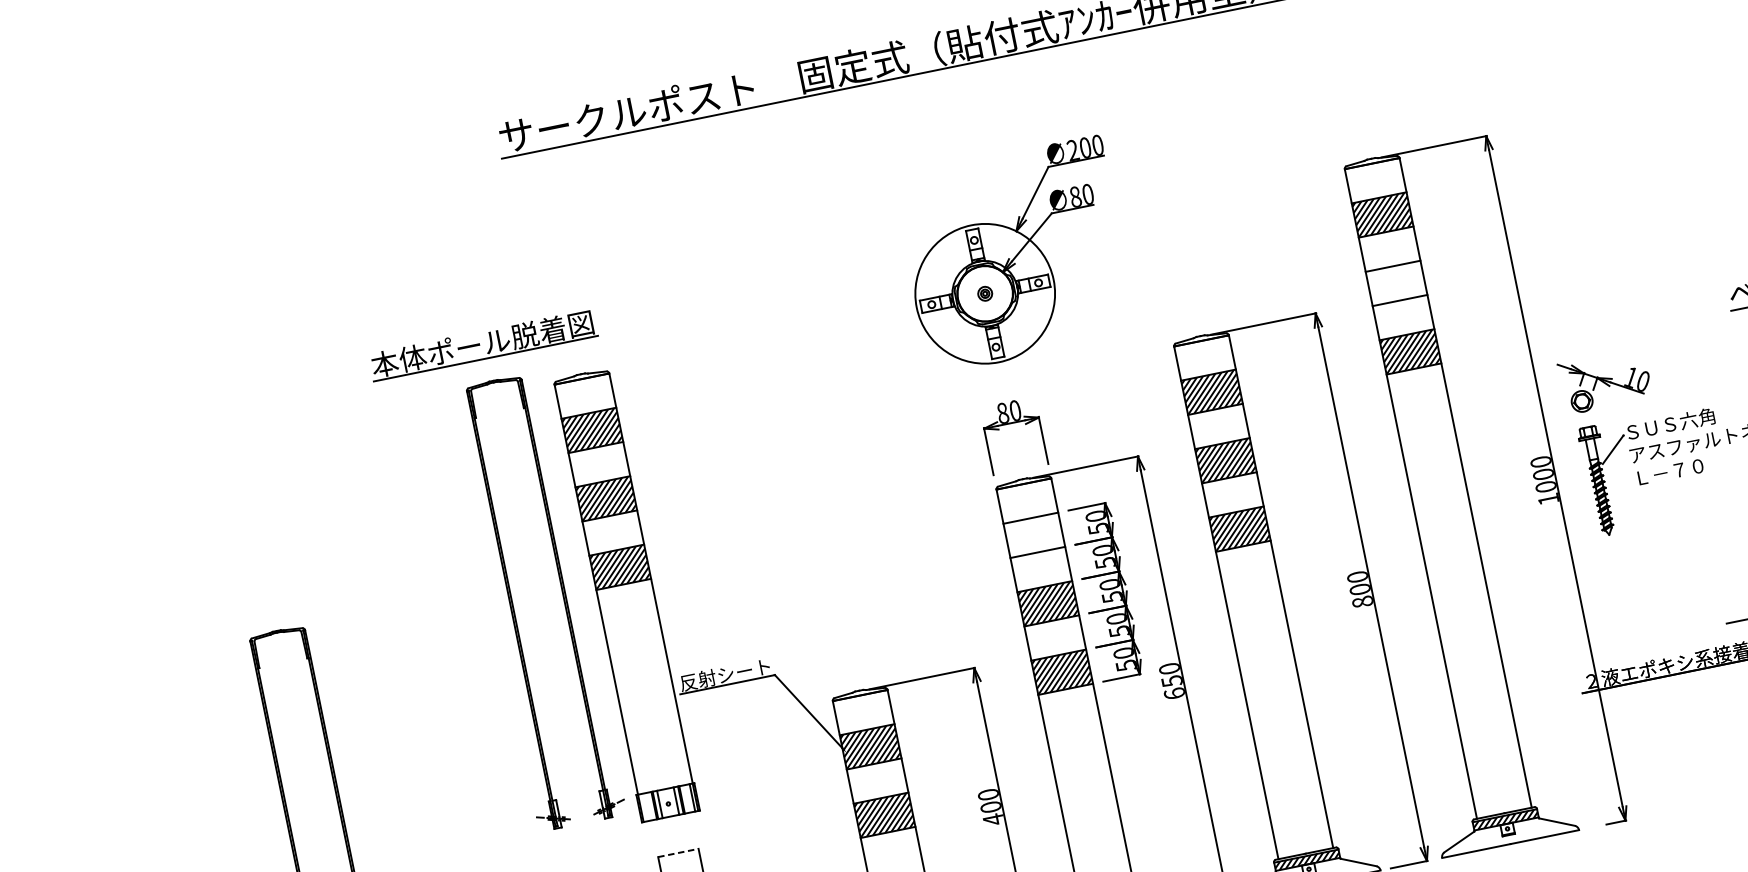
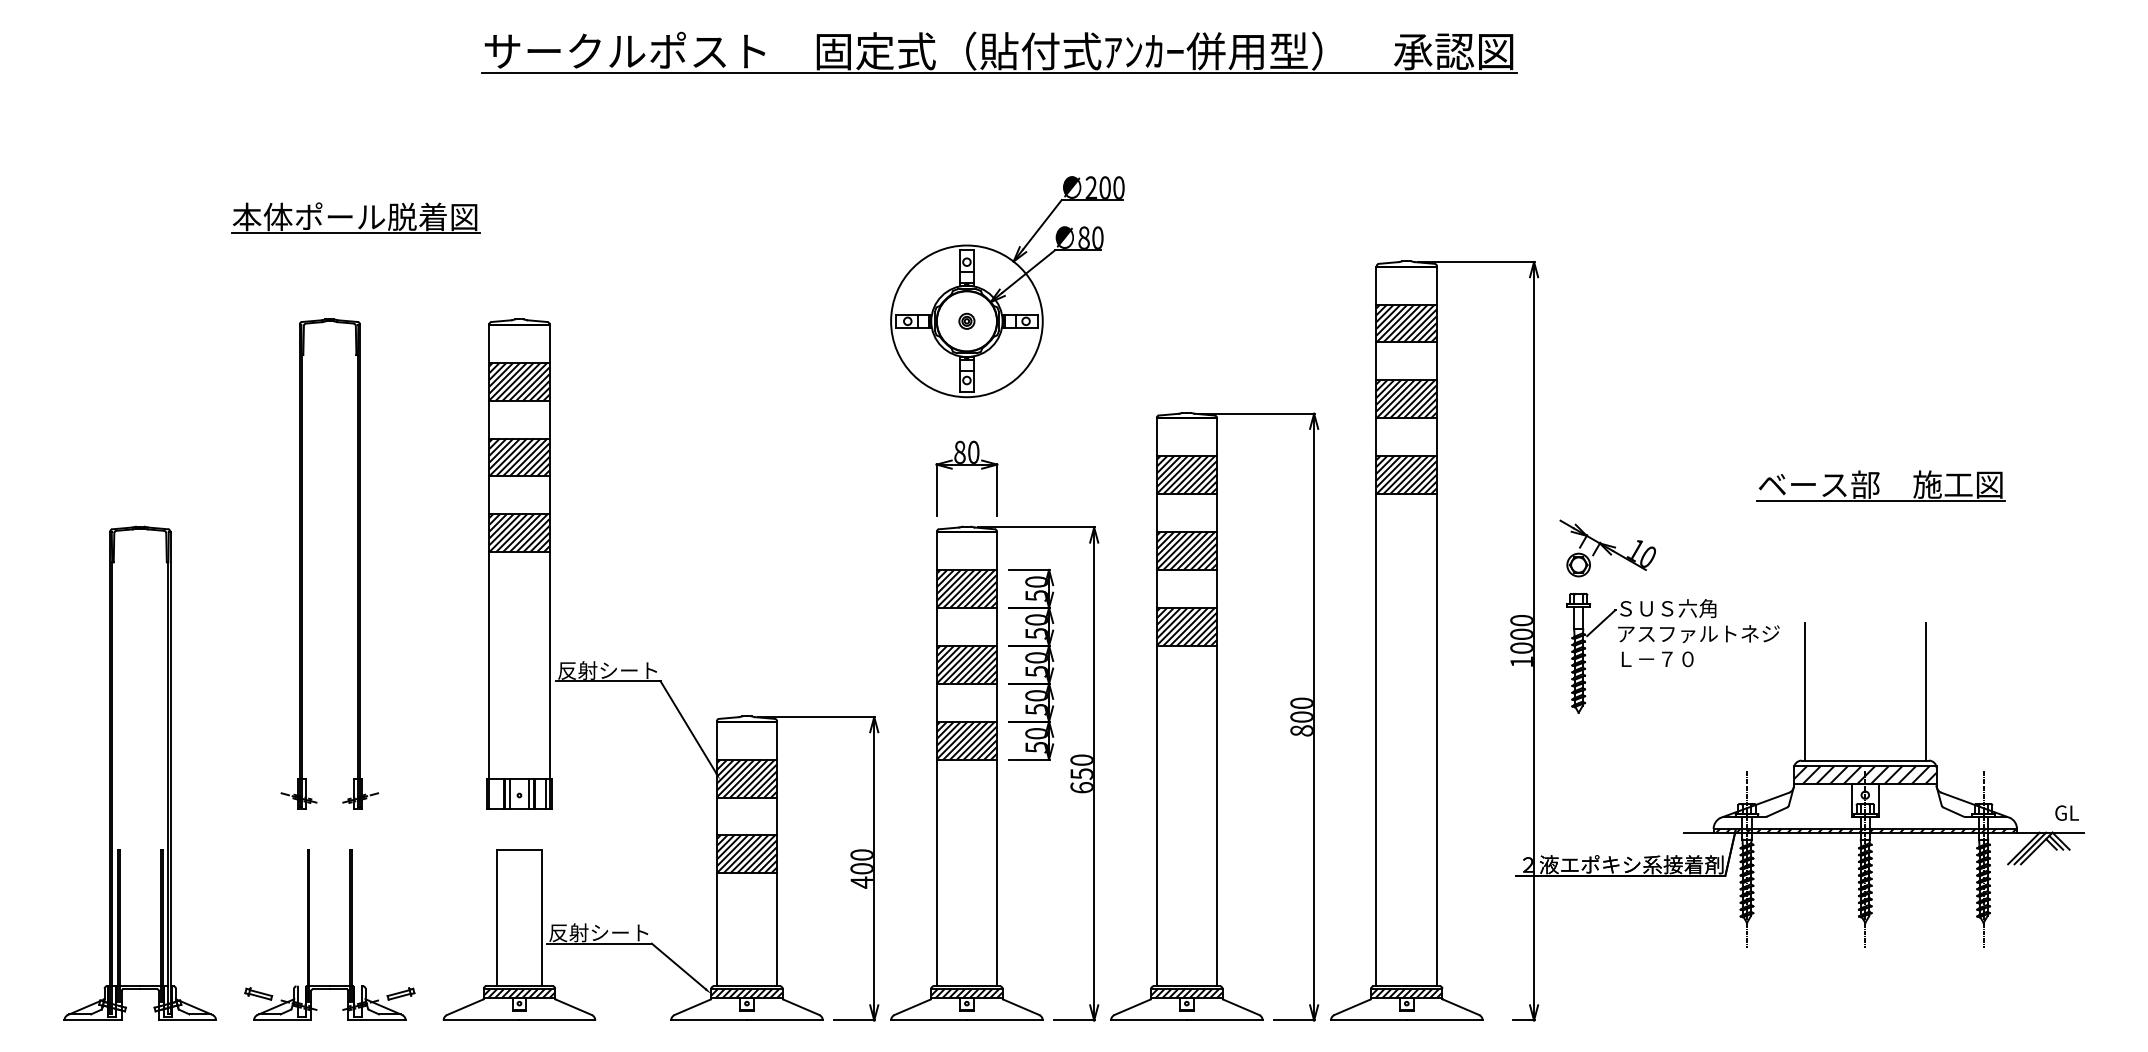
hatch: (1396, 283) -> (1406, 399), added
part: (482, 344) -> (355, 217), moved
hatch: (1033, 535) -> (966, 588), added
part: (513, 606) -> (302, 563), moved
line: (678, 852) -> (519, 849), dashed -> solid

